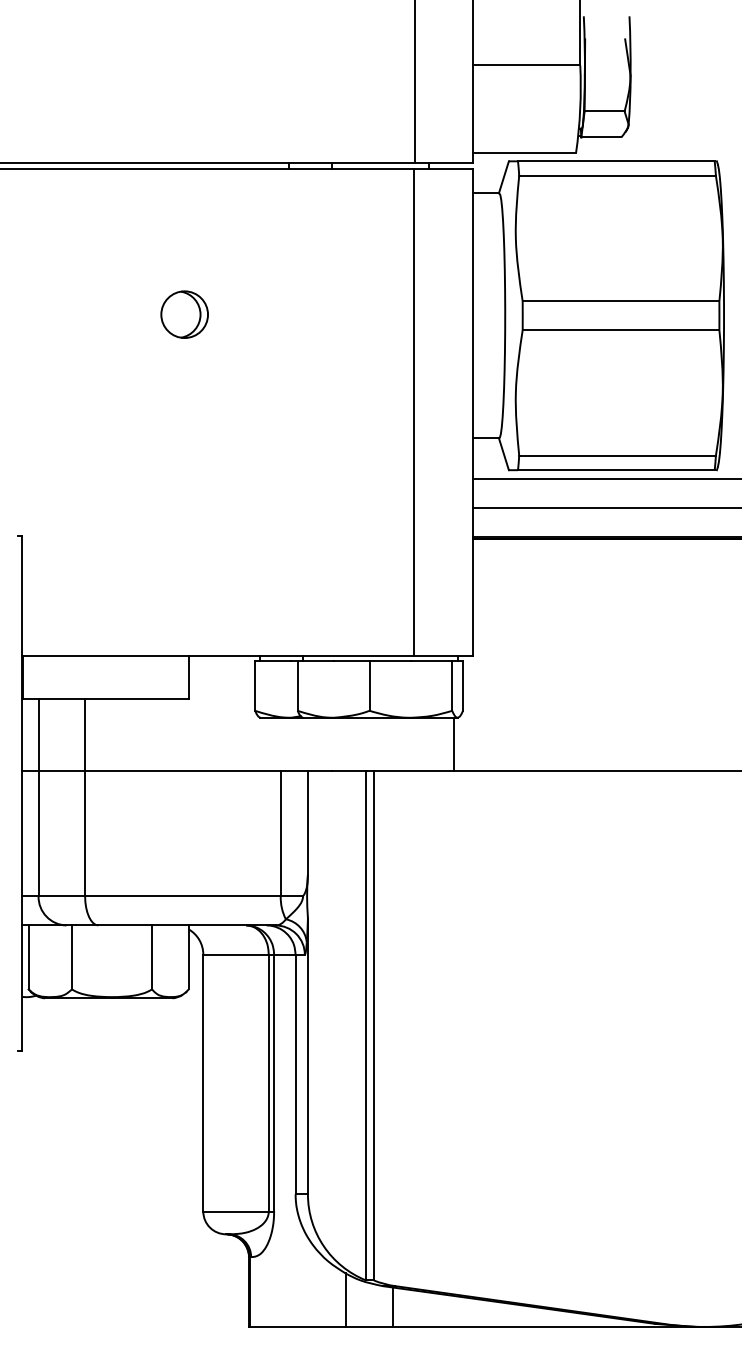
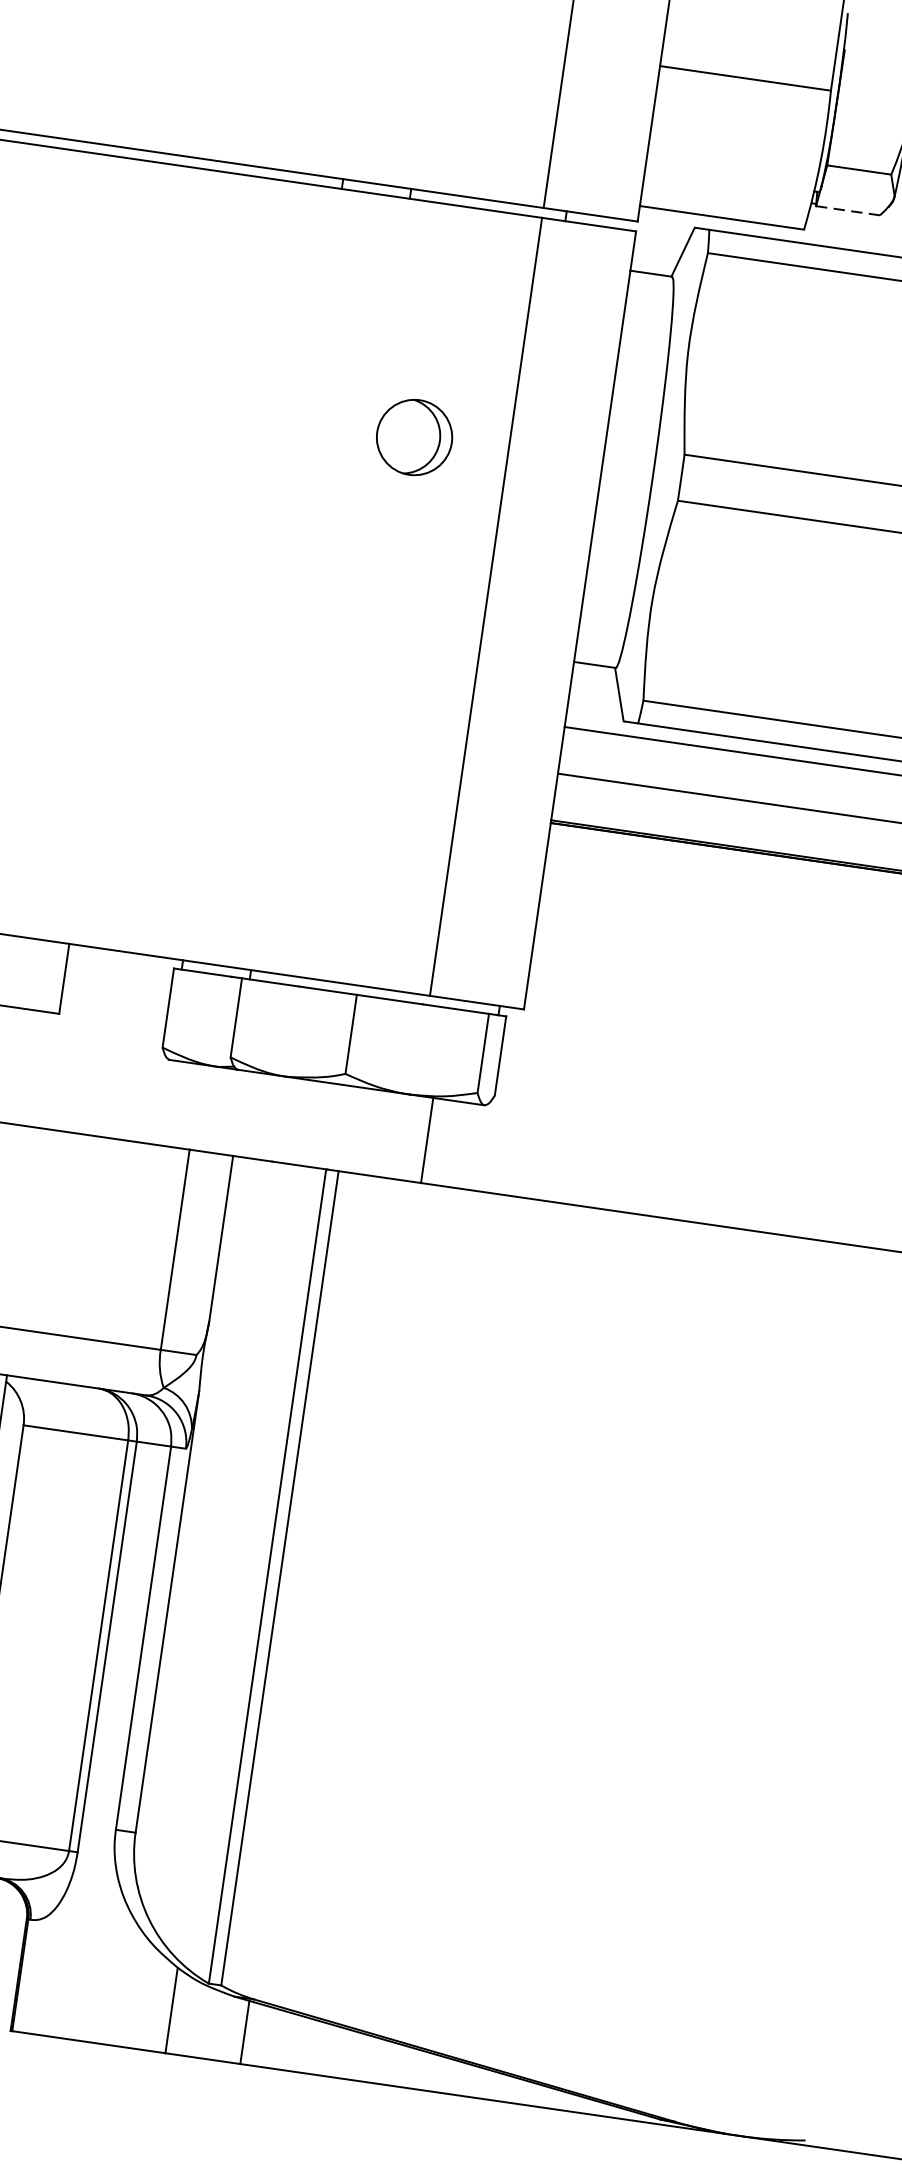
line: (601, 137) -> (848, 210), solid -> dashed
part: (184, 314) -> (414, 437), moved
line: (453, 744) -> (427, 1140), moved

